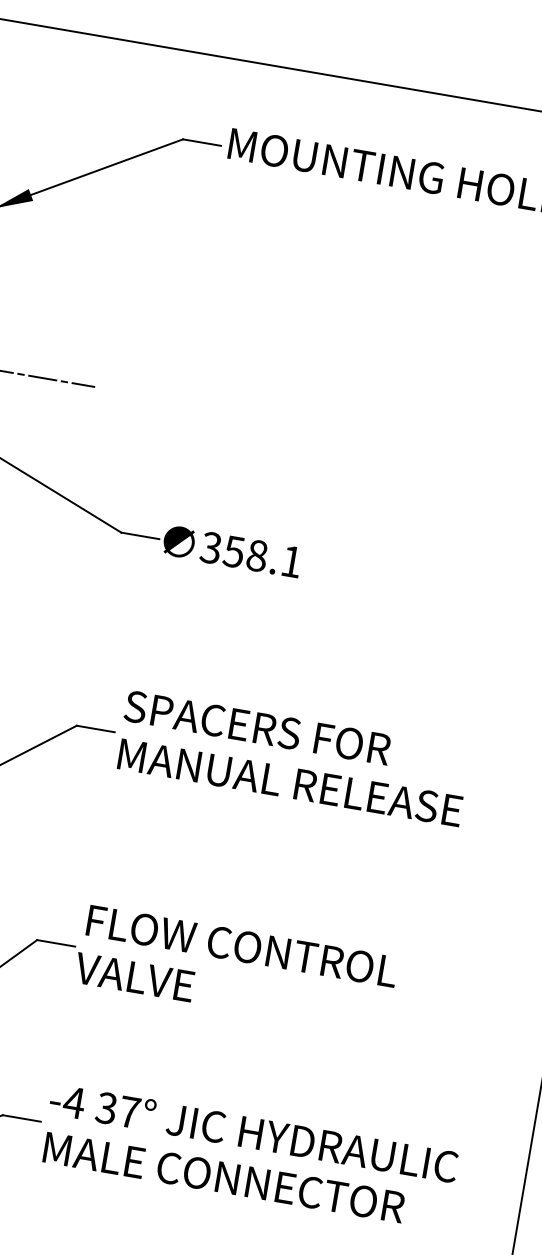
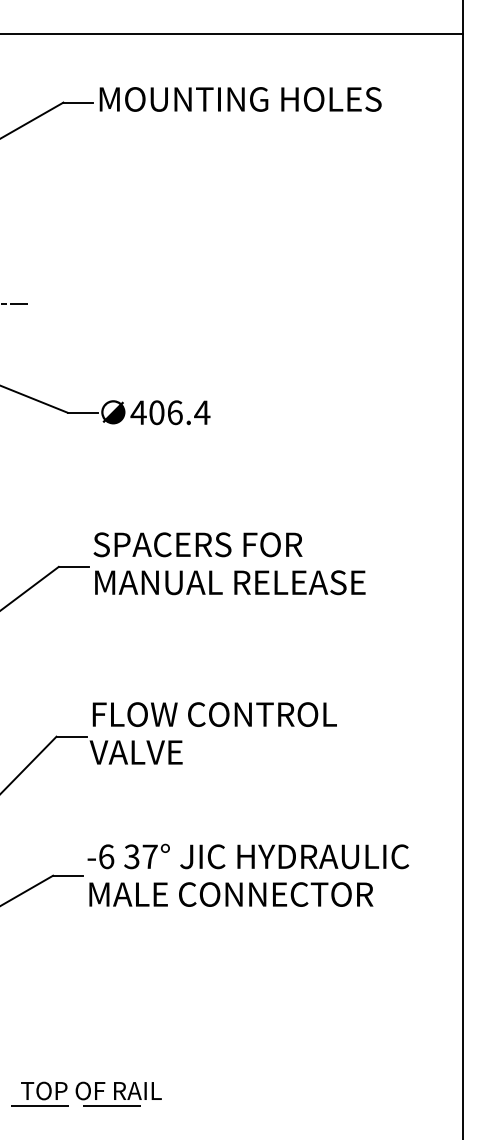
text: (251, 554) -> (170, 412), 358.1 -> 406.4
text: (74, 1102) -> (106, 856), -4 -> -6

